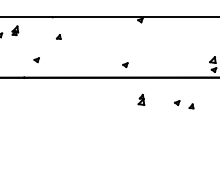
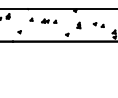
part: (92, 38) -> (49, 20), added
part: (140, 99) -> (78, 25), moved
part: (183, 103) -> (98, 24), moved

